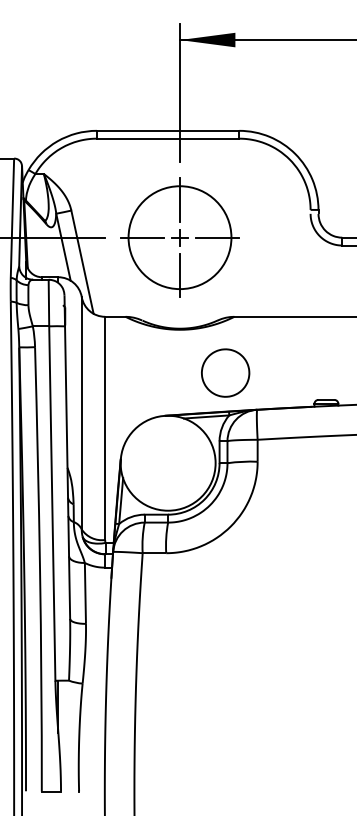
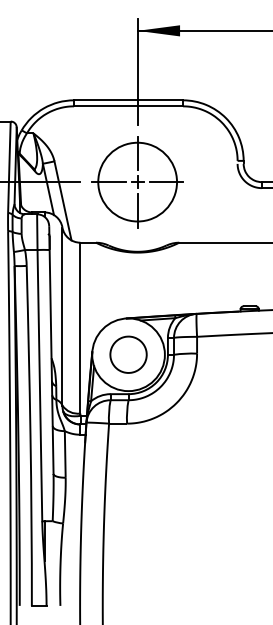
part: (225, 372) -> (128, 354), moved

